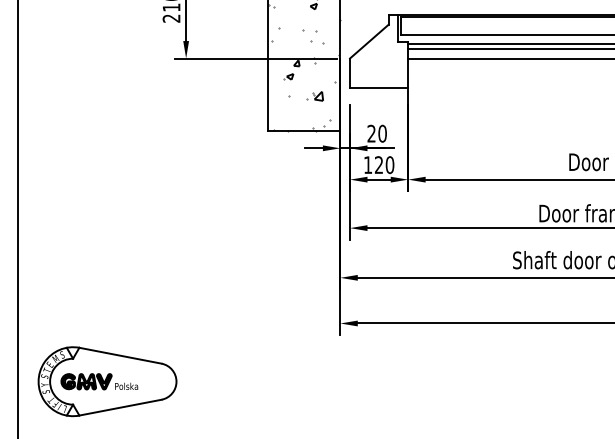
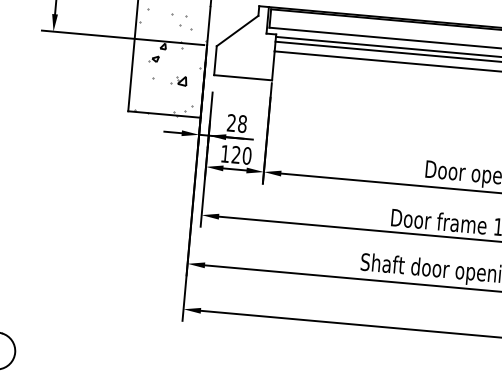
text: (382, 133) -> (242, 123), 20 -> 28

